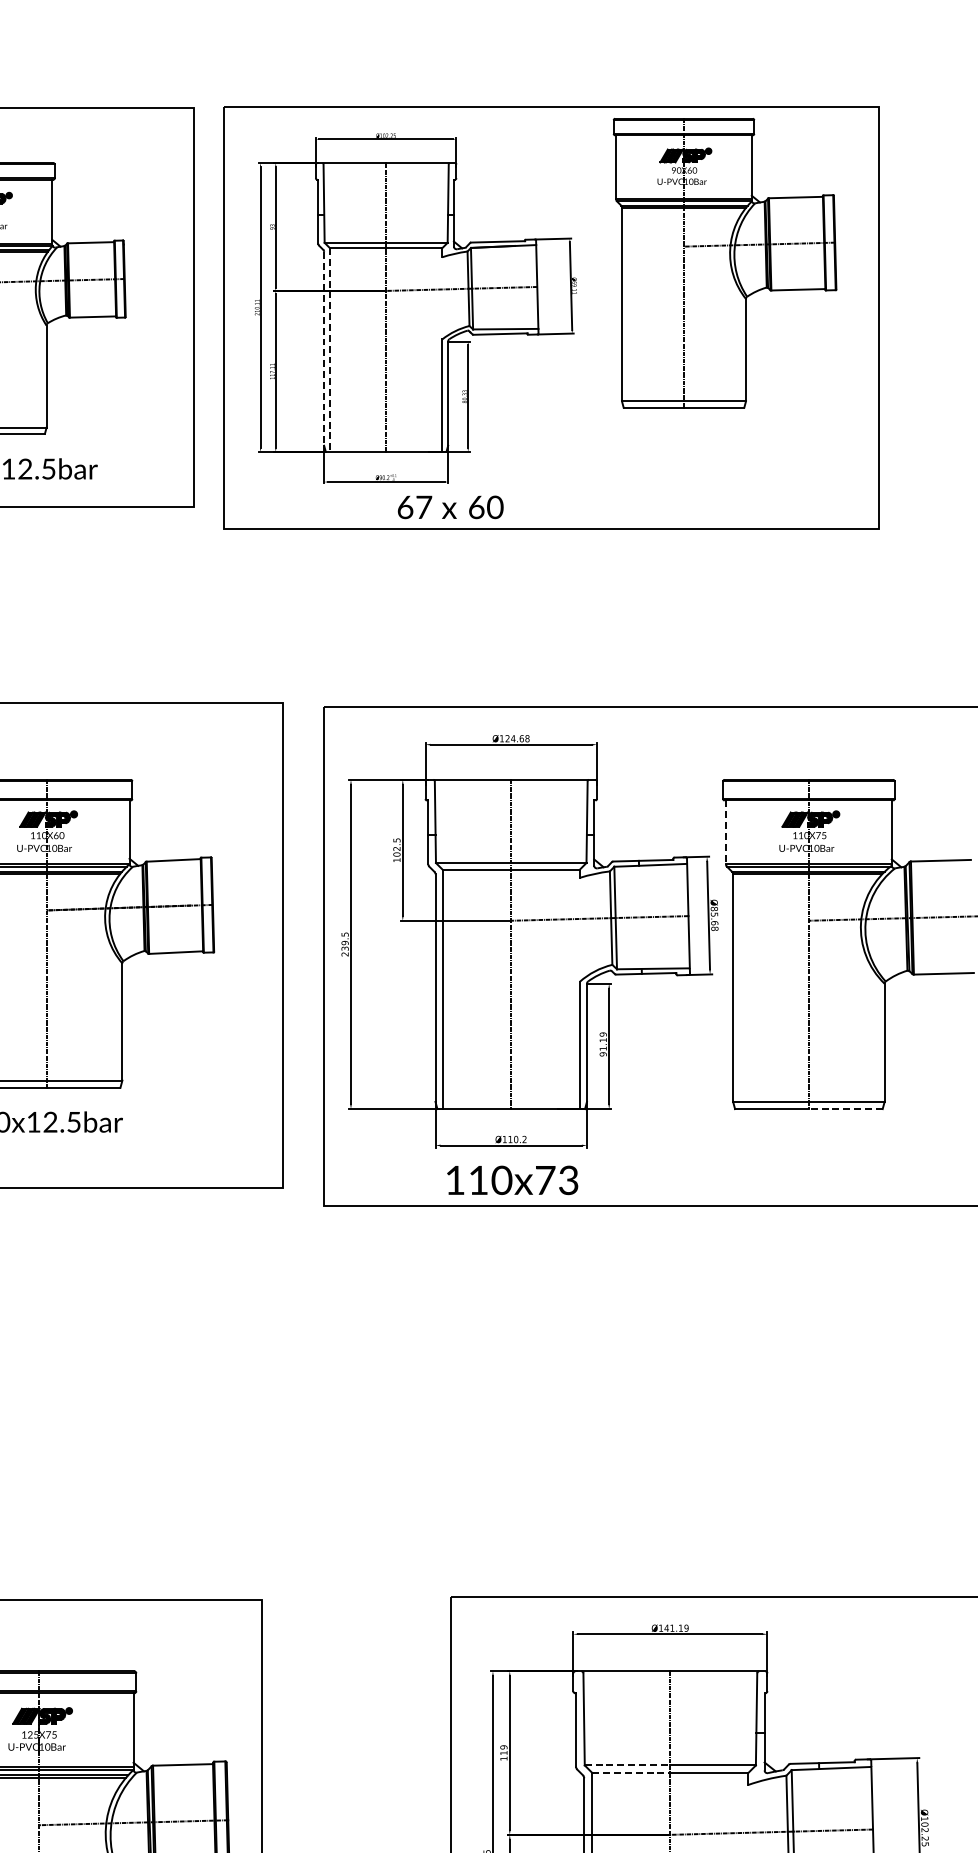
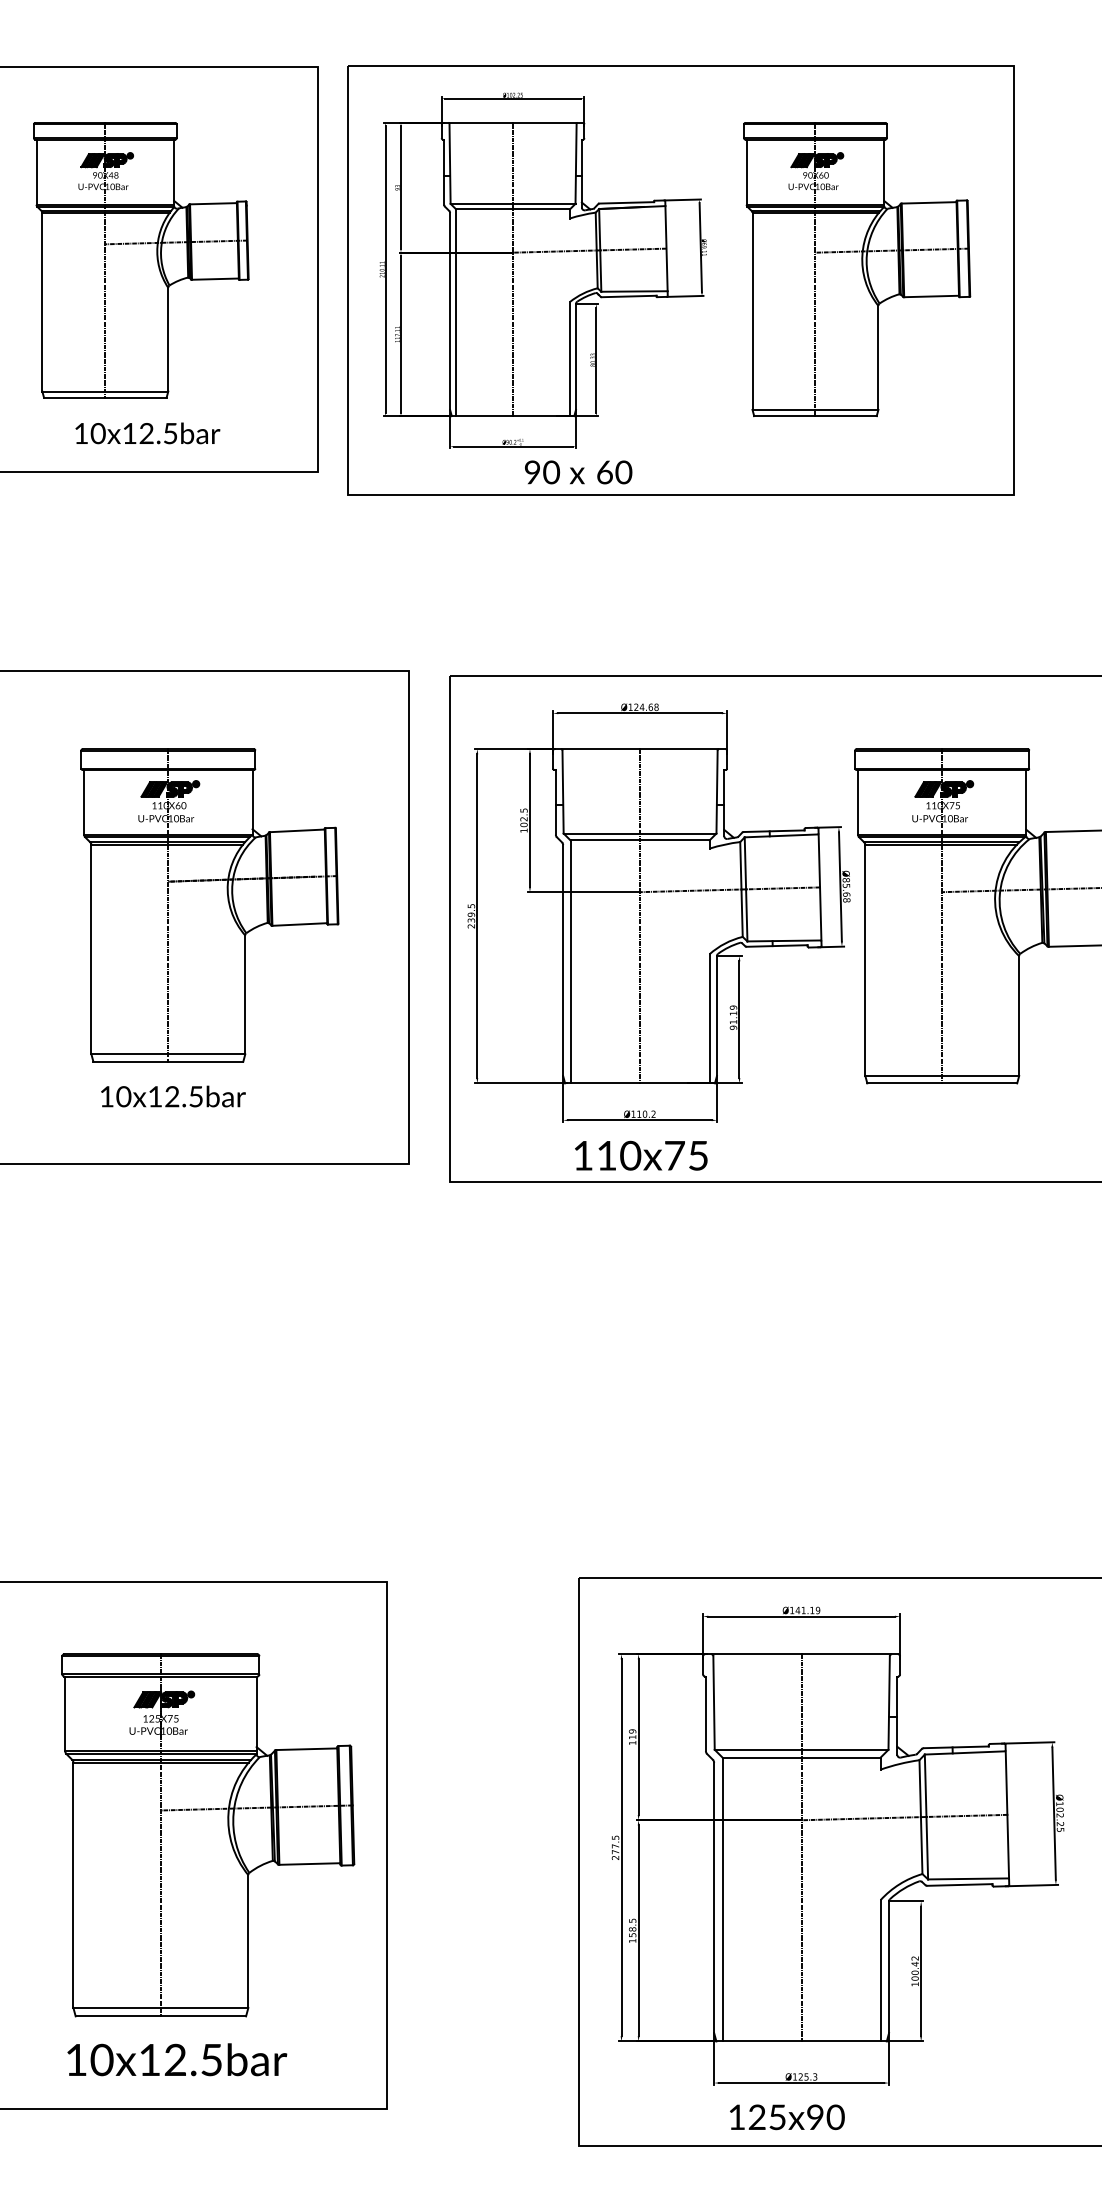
part: (725, 263) -> (857, 269), moved
line: (324, 348) -> (450, 311), dashed -> solid
line: (330, 350) -> (456, 313), dashed -> solid
text: (415, 507) -> (542, 472), 67 -> 90
line: (726, 832) -> (858, 802), dashed -> solid
line: (845, 1109) -> (979, 1083), dashed -> solid
text: (567, 1180) -> (697, 1155), 110x73 -> 110x75
line: (627, 1765) -> (758, 1749), dashed -> solid
line: (631, 1773) -> (762, 1757), dashed -> solid

